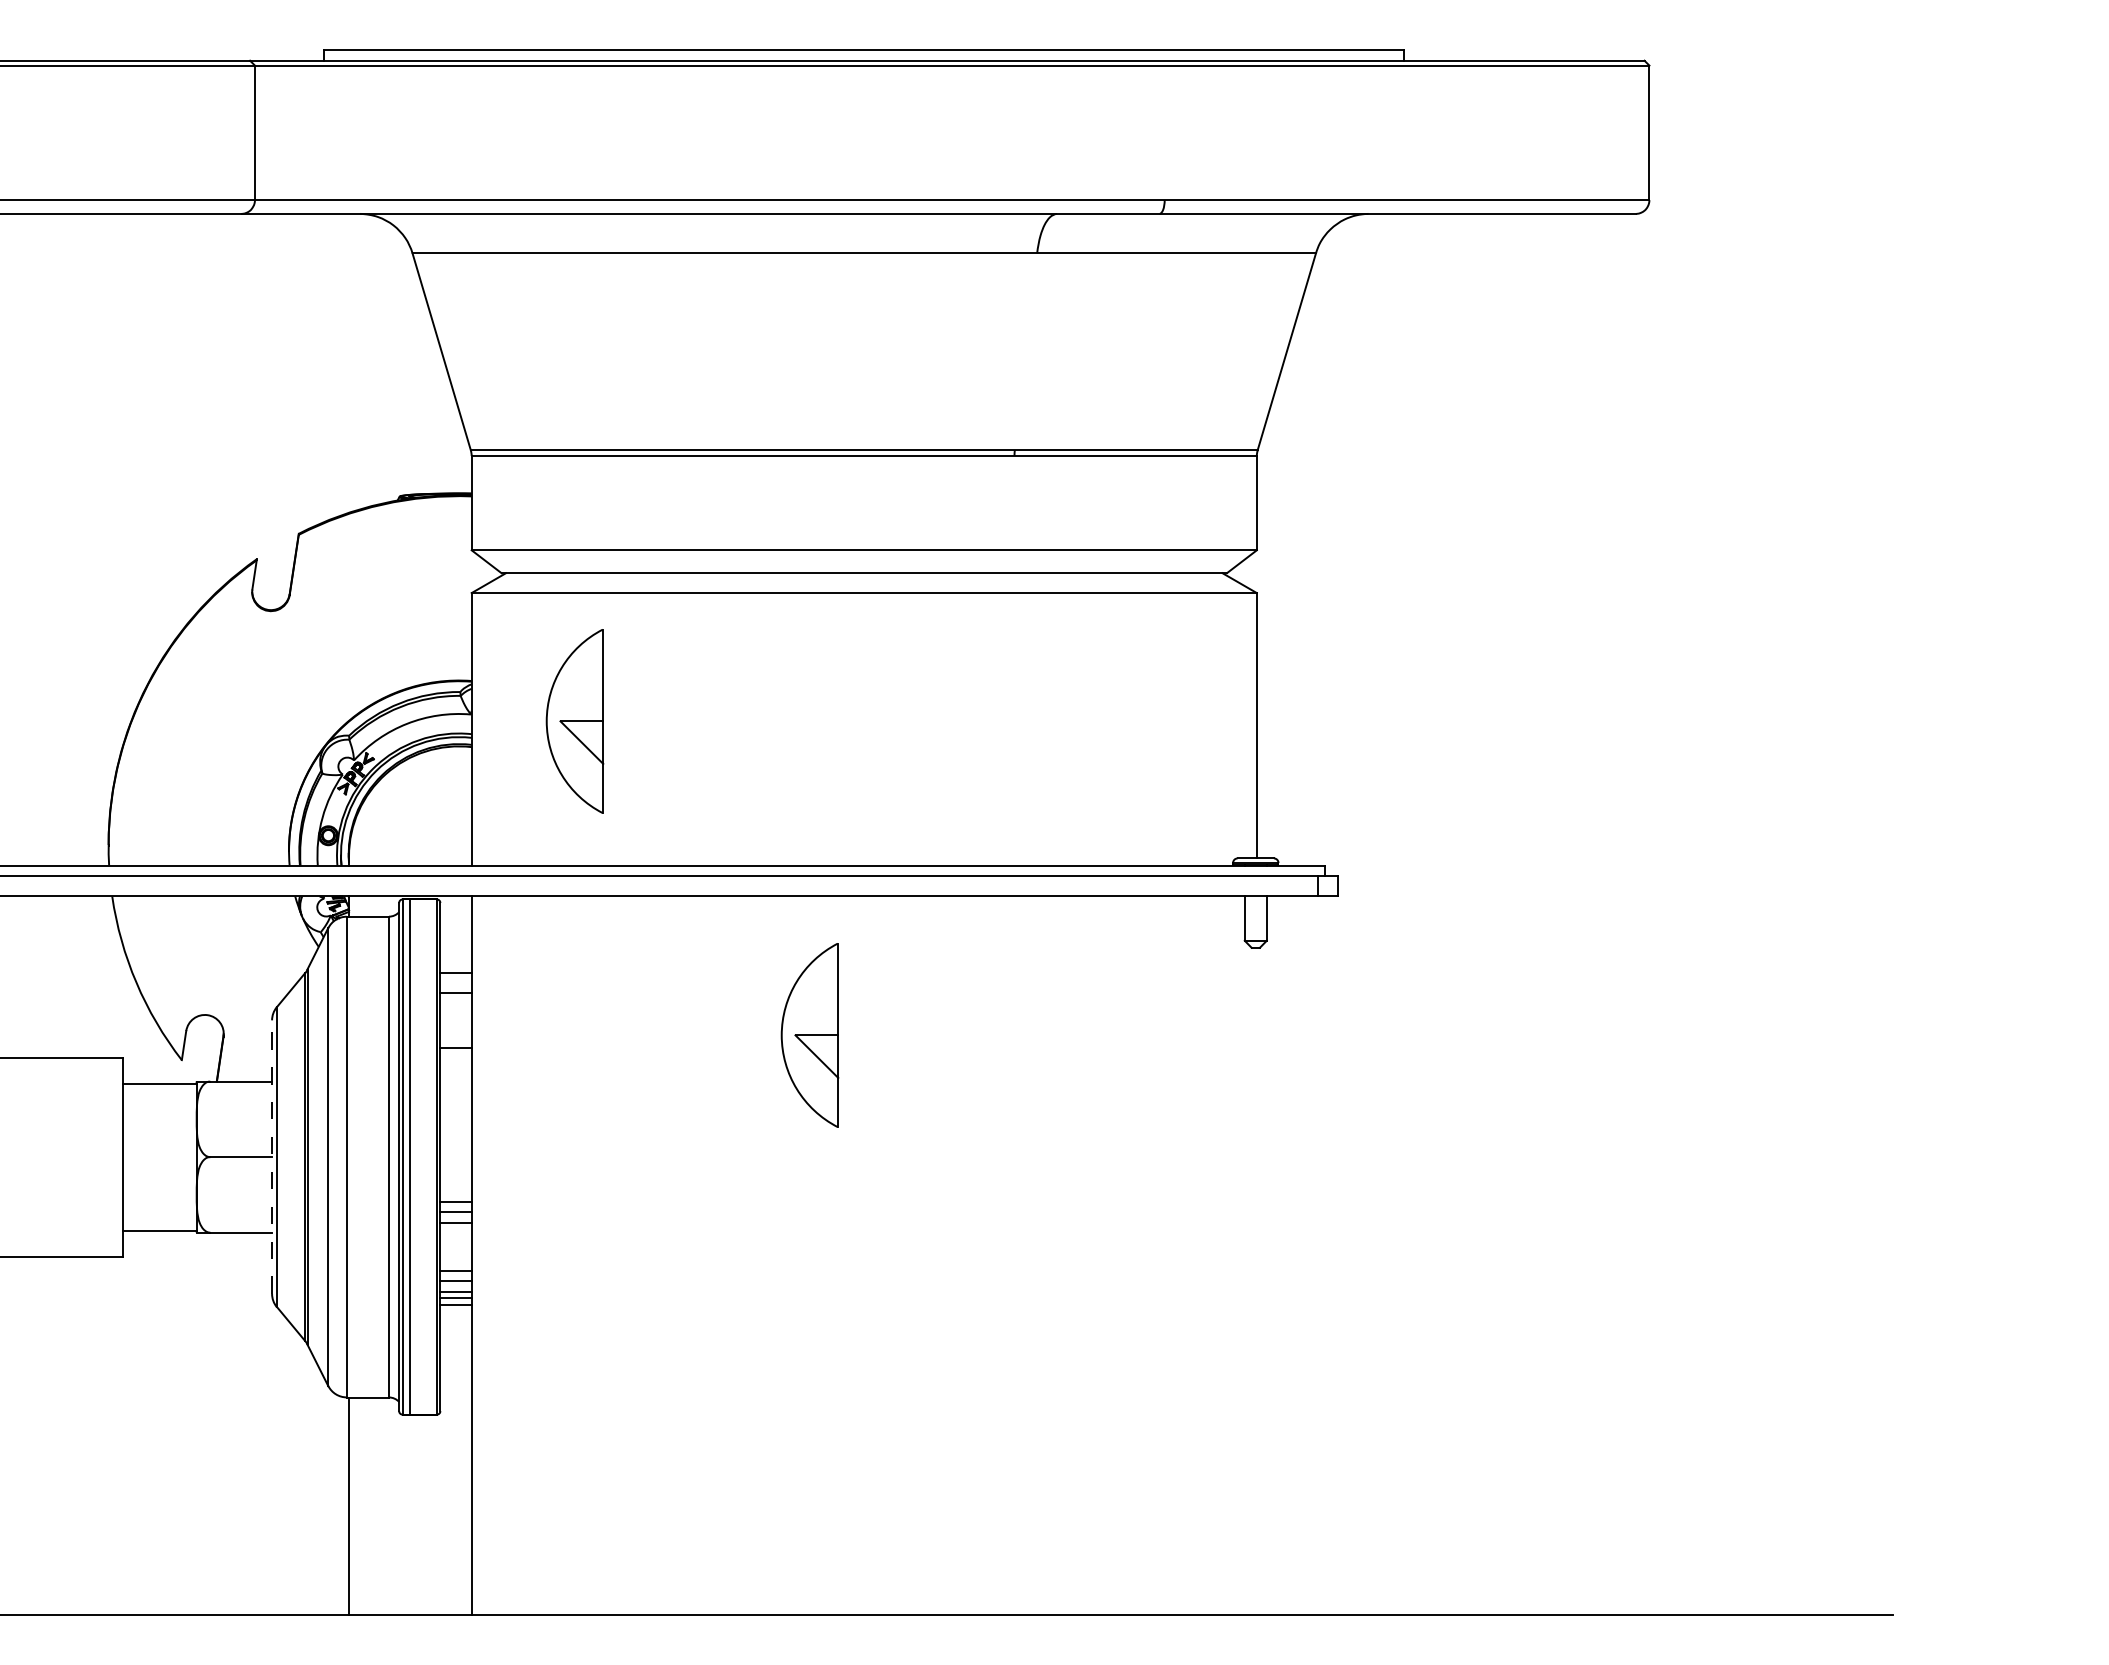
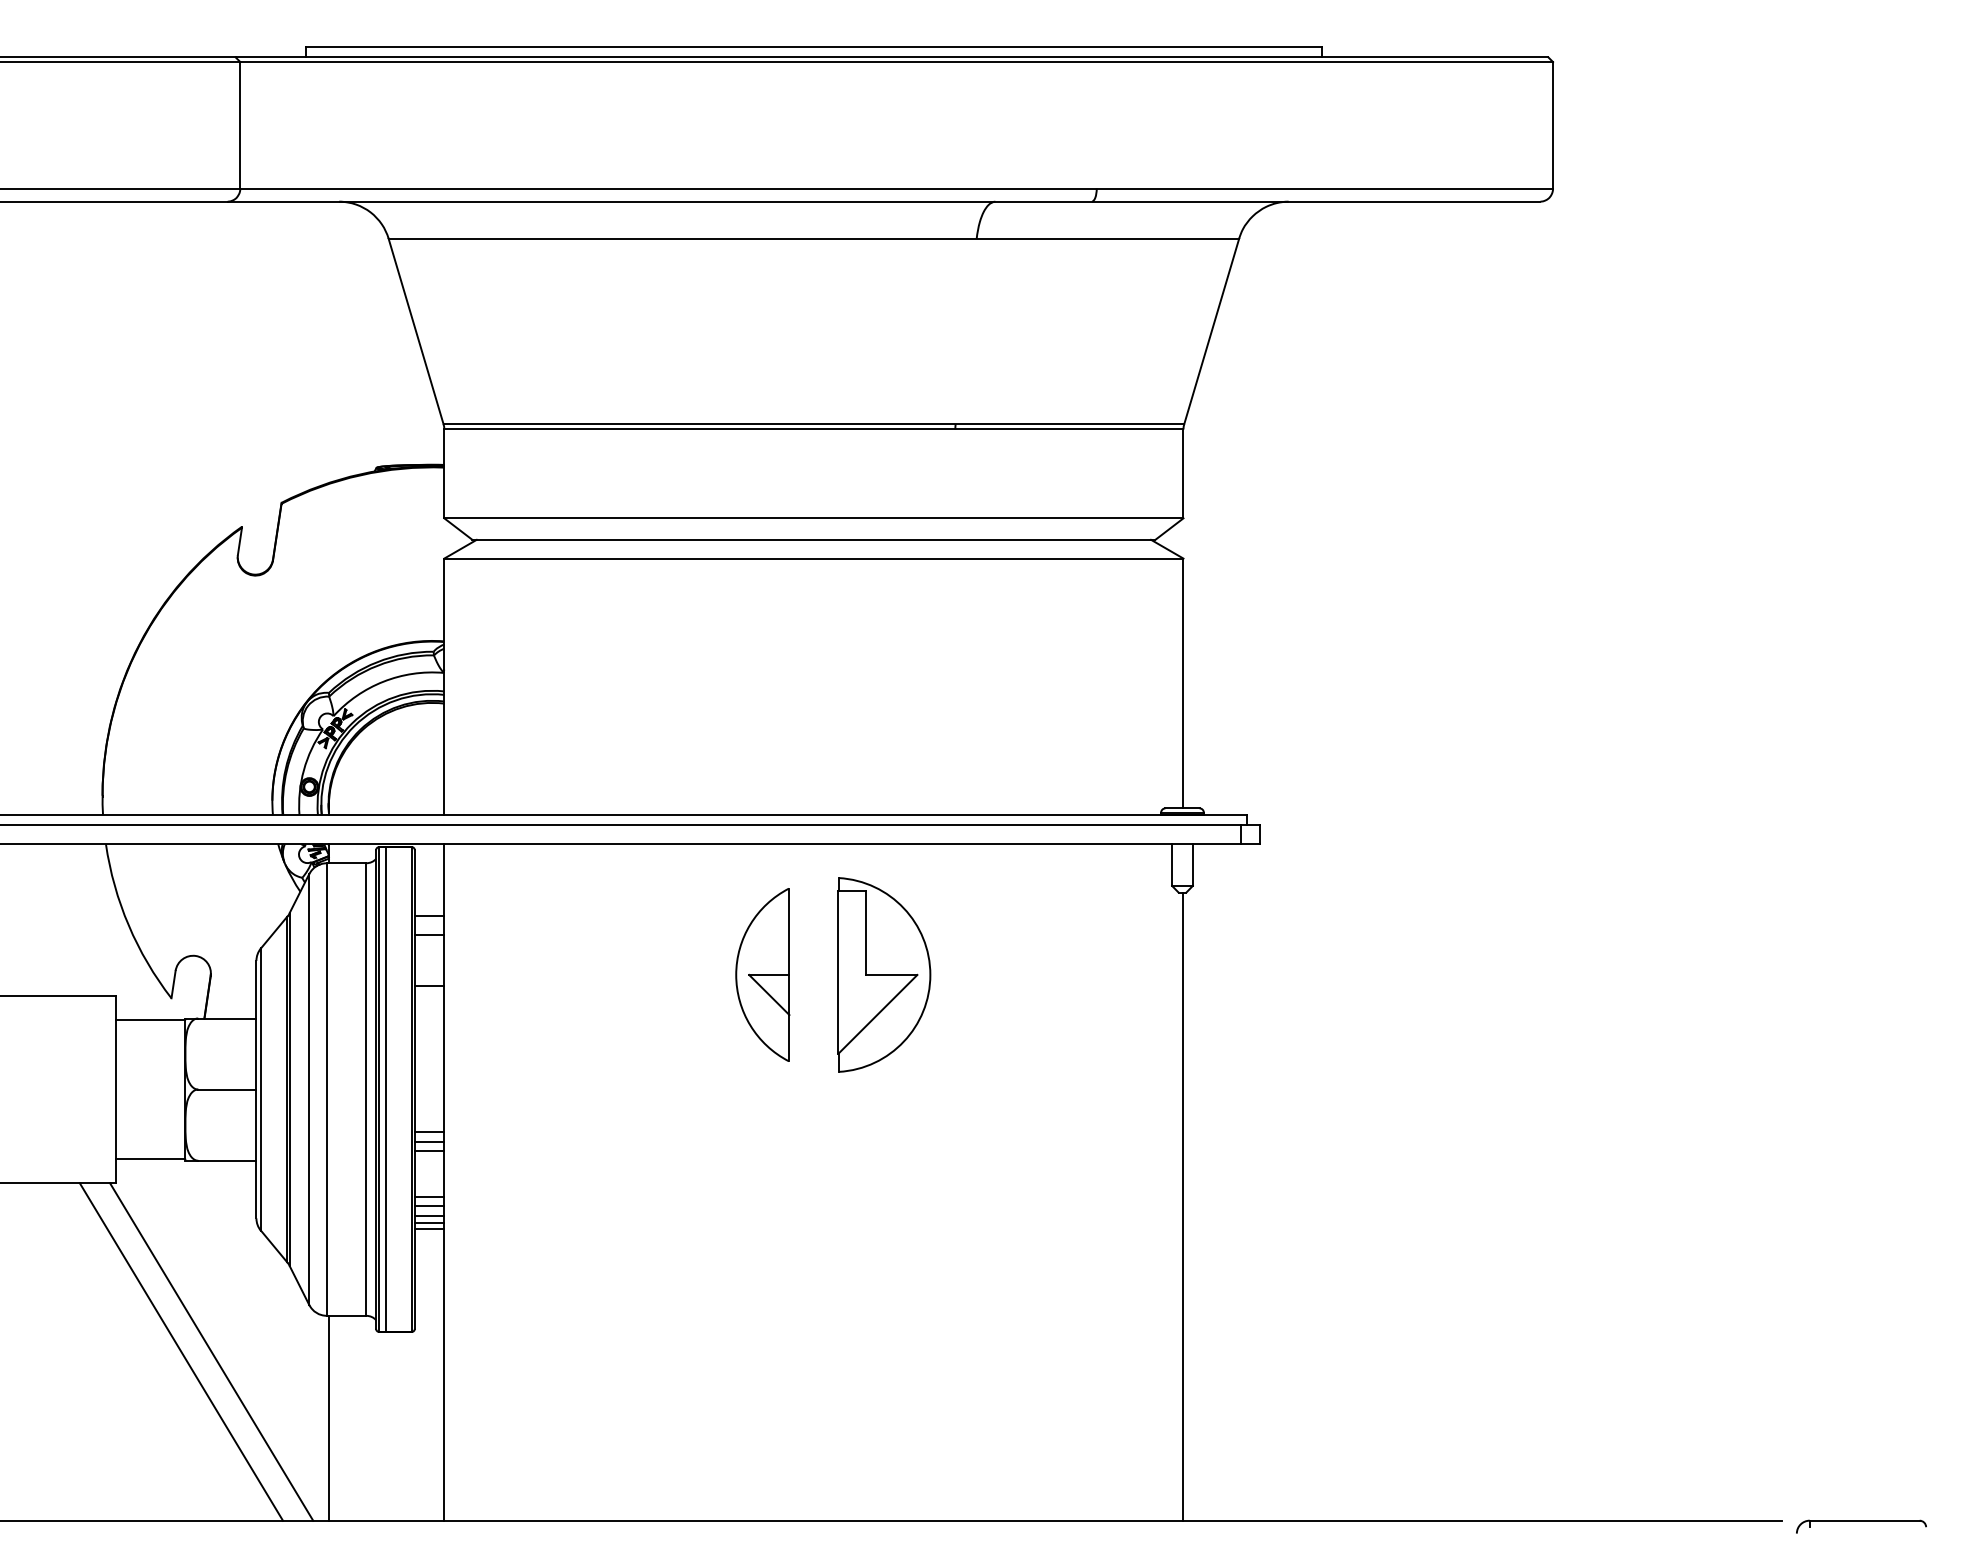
part: (574, 721) -> (541, 679), removed
part: (938, 1035) -> (883, 975), added
line: (272, 1157) -> (256, 1089), dashed -> solid
line: (1256, 1281) -> (1183, 1206), added
line: (192, 1435) -> (181, 1351), added
line: (224, 1435) -> (211, 1351), added
part: (1976, 1621) -> (1860, 1526), added

